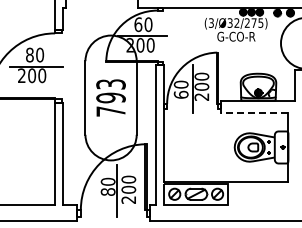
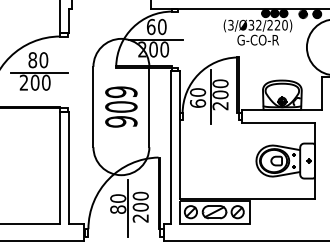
text: (257, 22) -> (281, 24), (3/Ø32/275) -> (3/Ø32/220)
text: (110, 97) -> (120, 106), 793 -> 909
line: (254, 112) -> (278, 122), dashed -> solid

